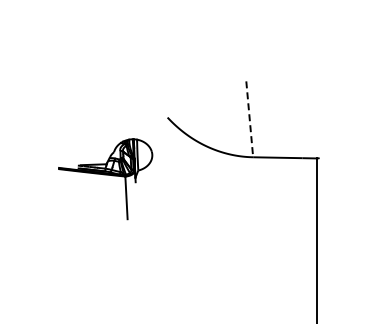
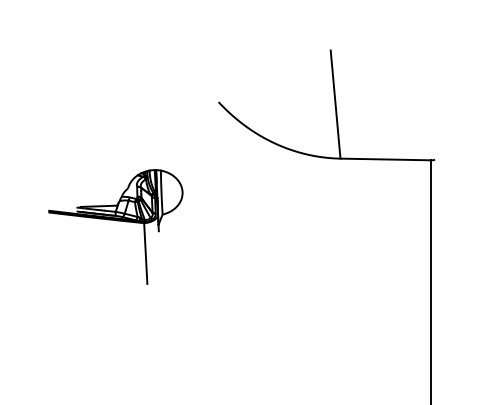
line: (249, 119) -> (335, 104), dashed -> solid
part: (105, 179) -> (115, 227), moved

